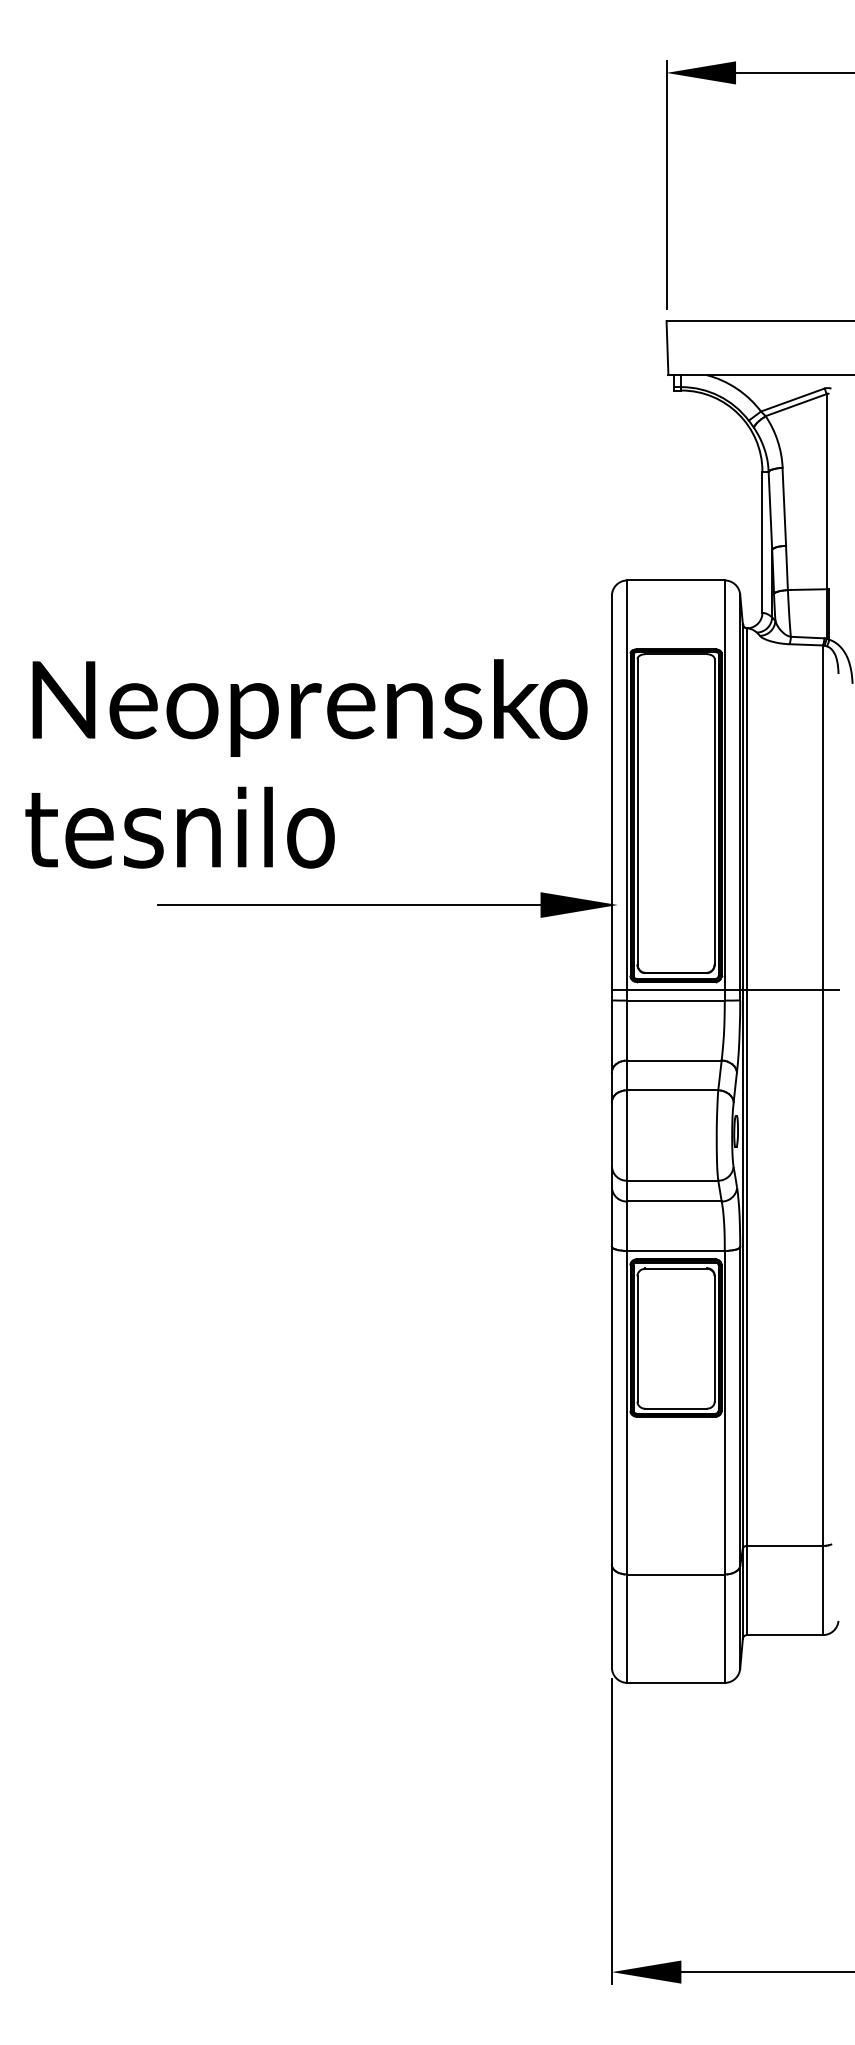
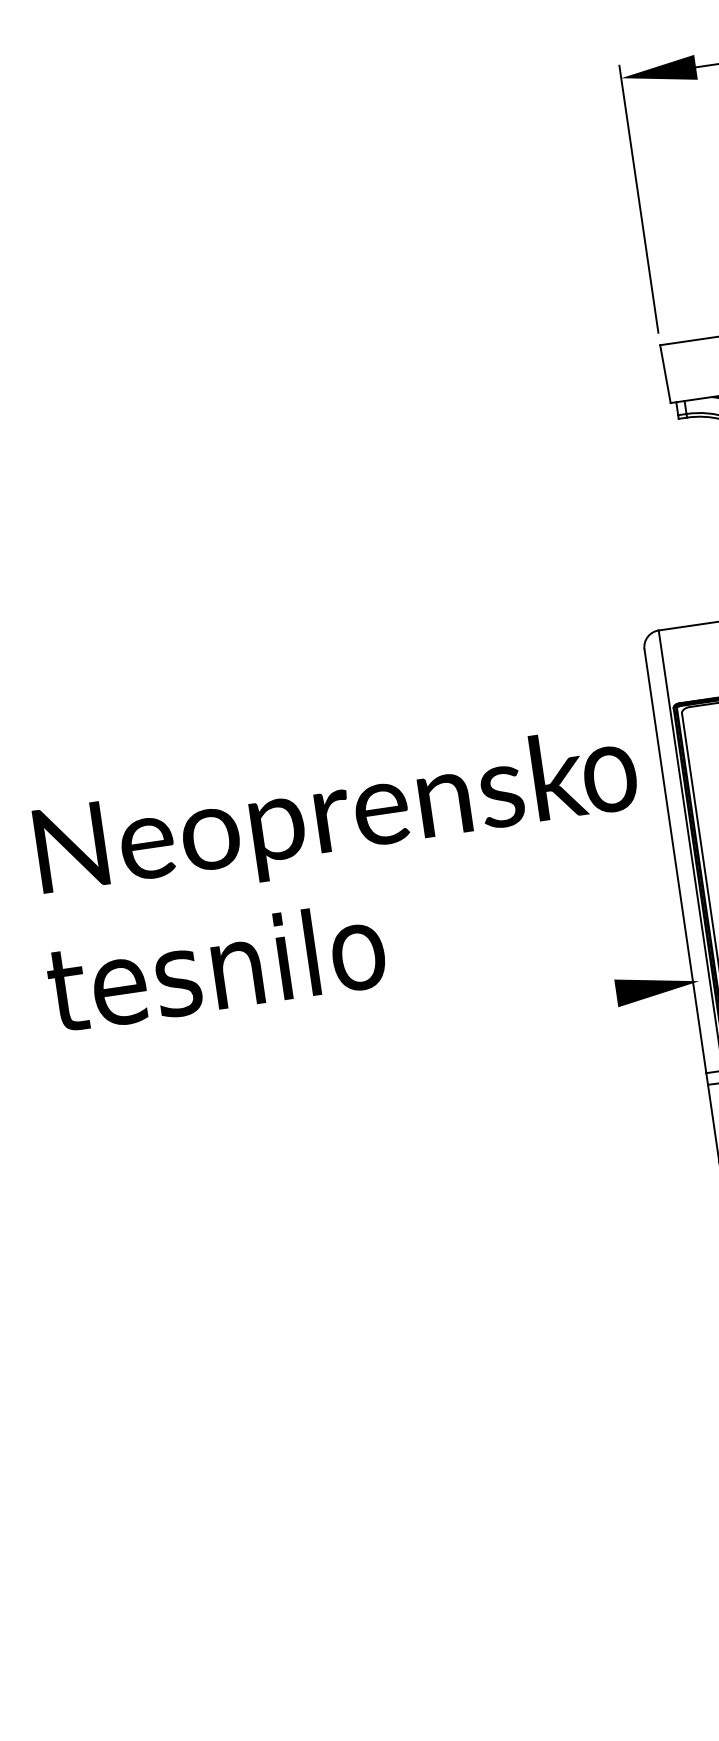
line: (348, 905) -> (409, 1024), removed

